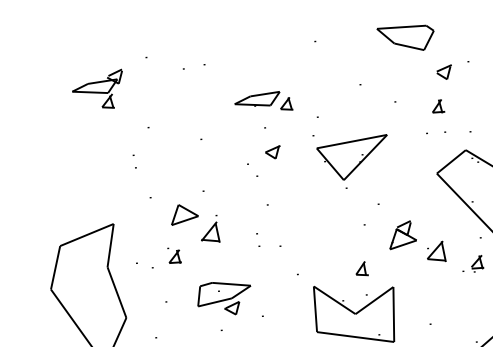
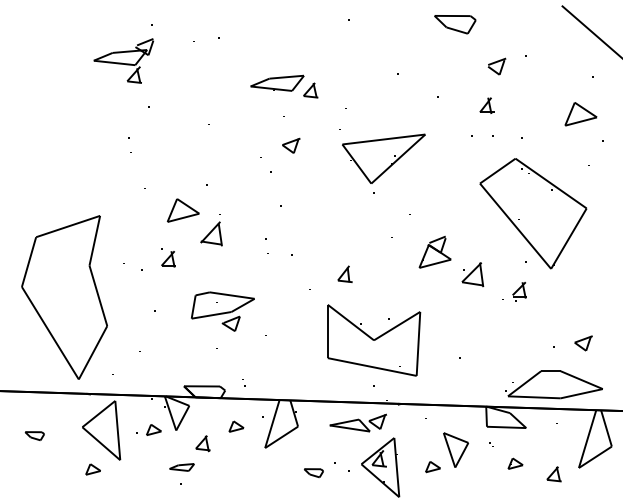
part: (406, 38) -> (455, 24), size x0.62
part: (97, 89) -> (123, 60), moved
part: (361, 268) -> (344, 273), moved

